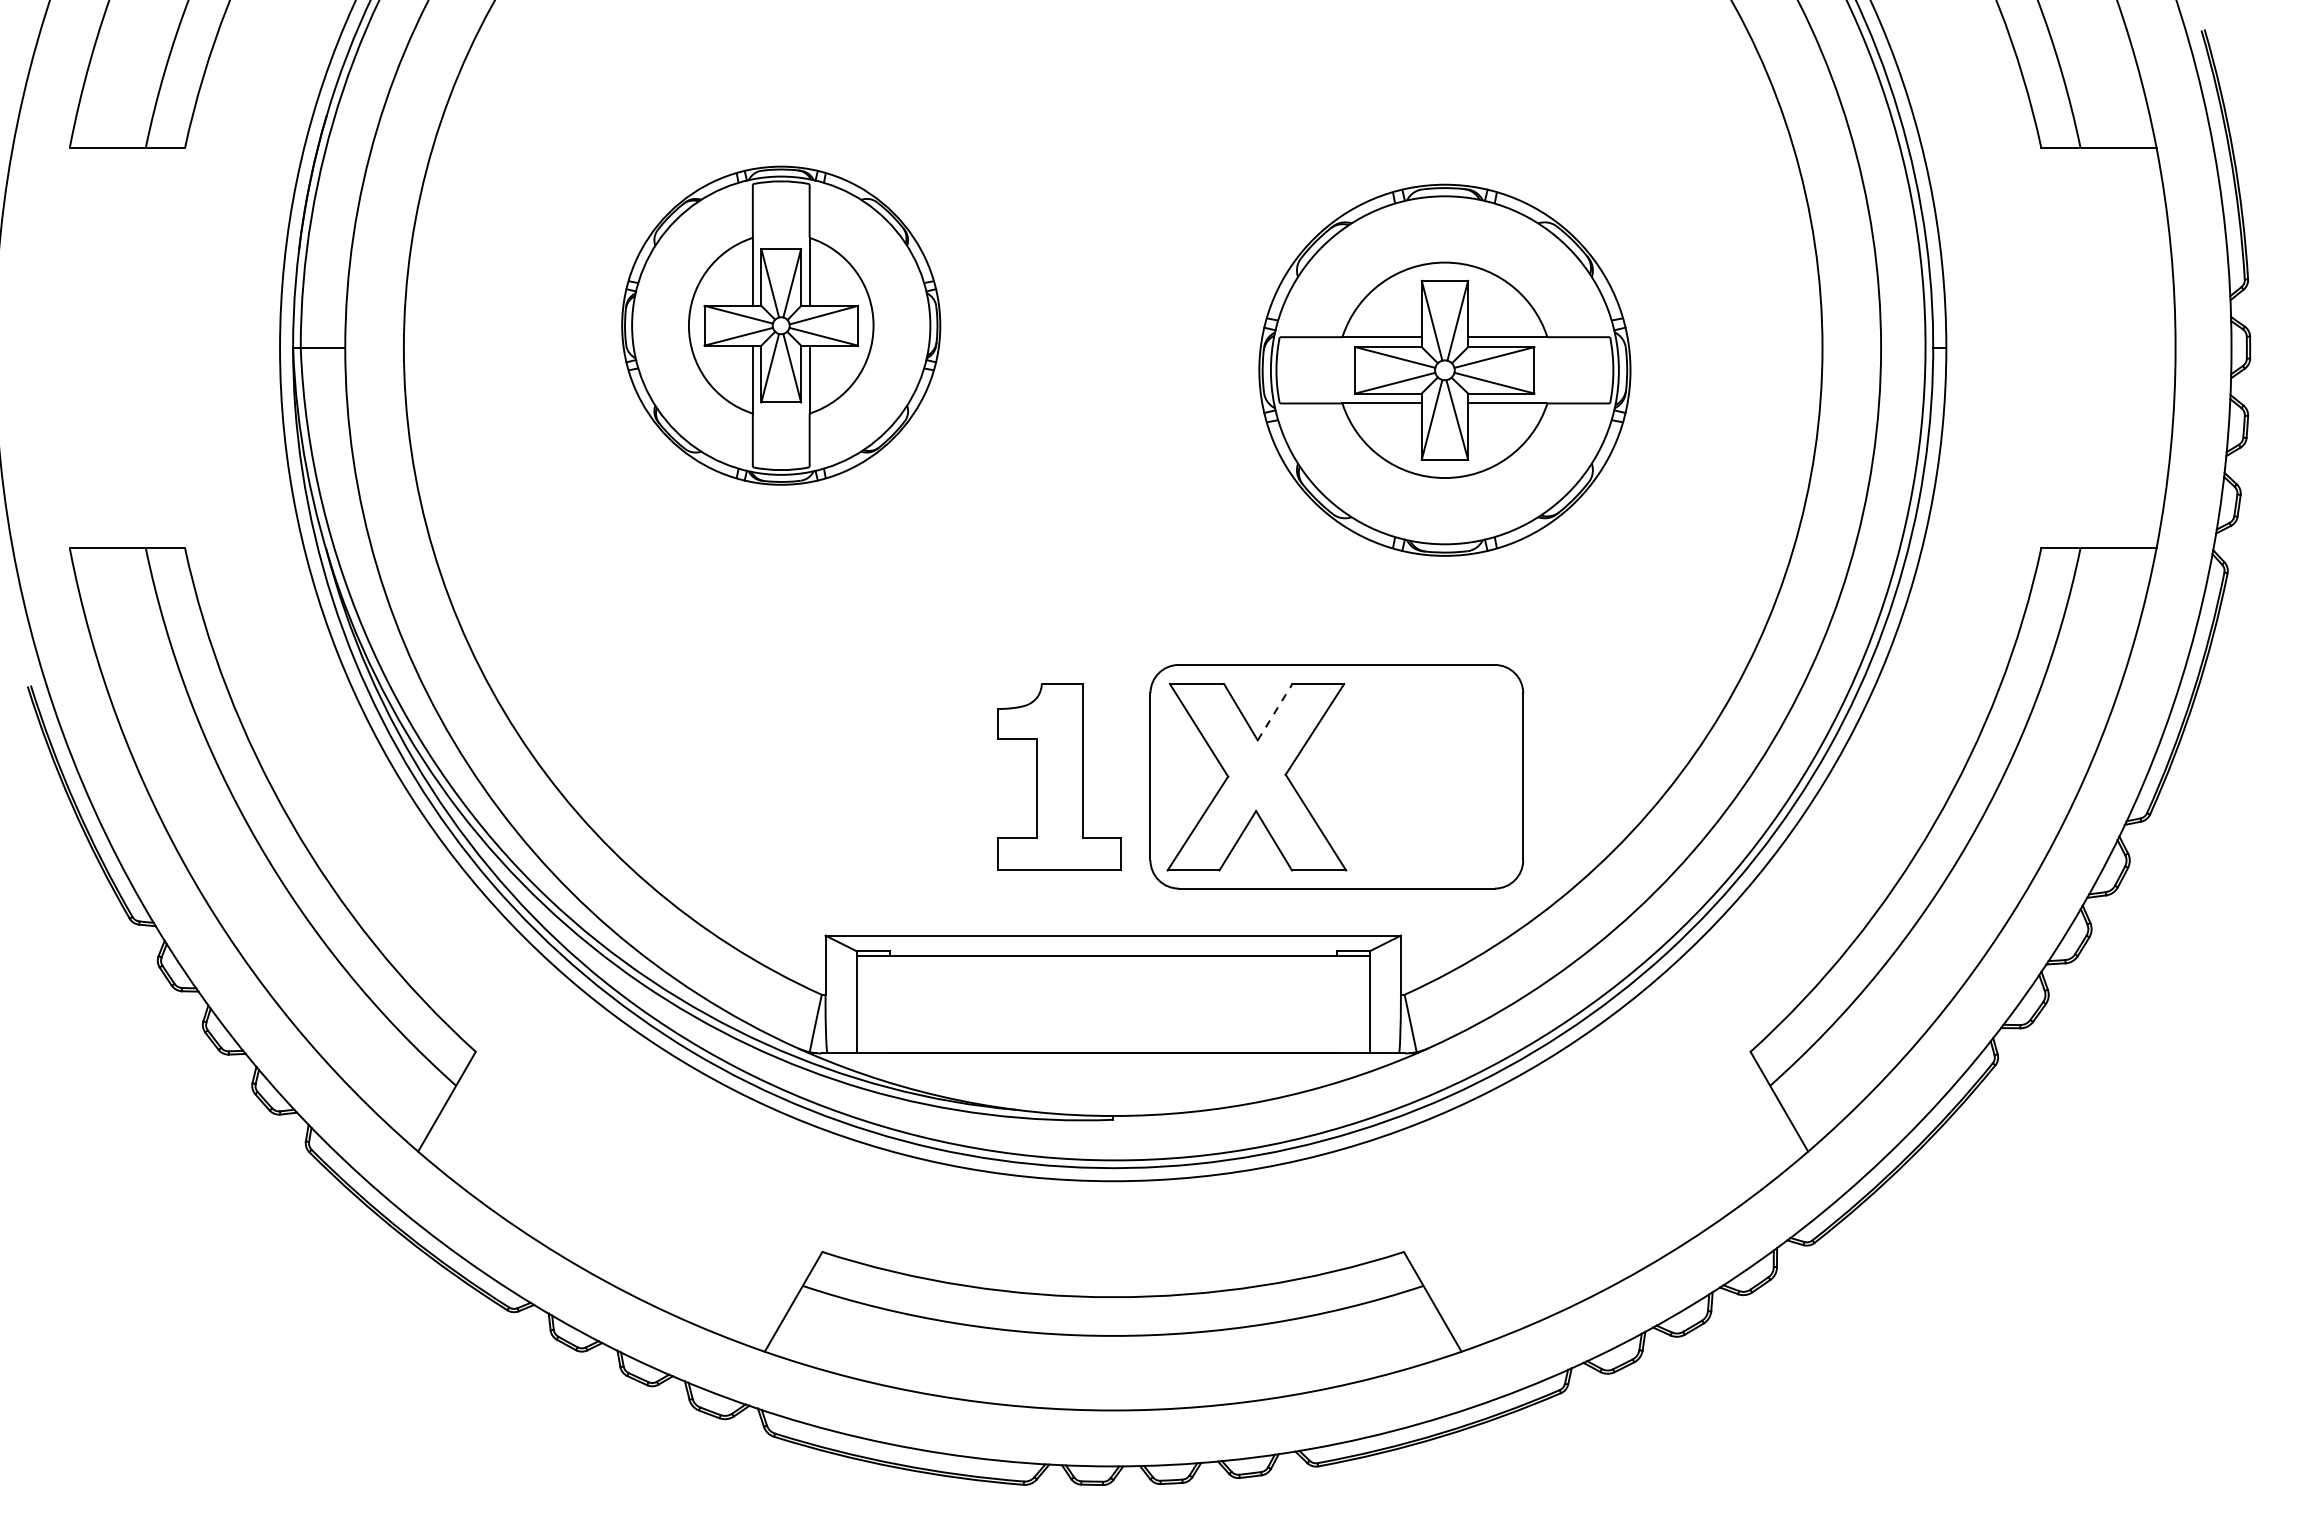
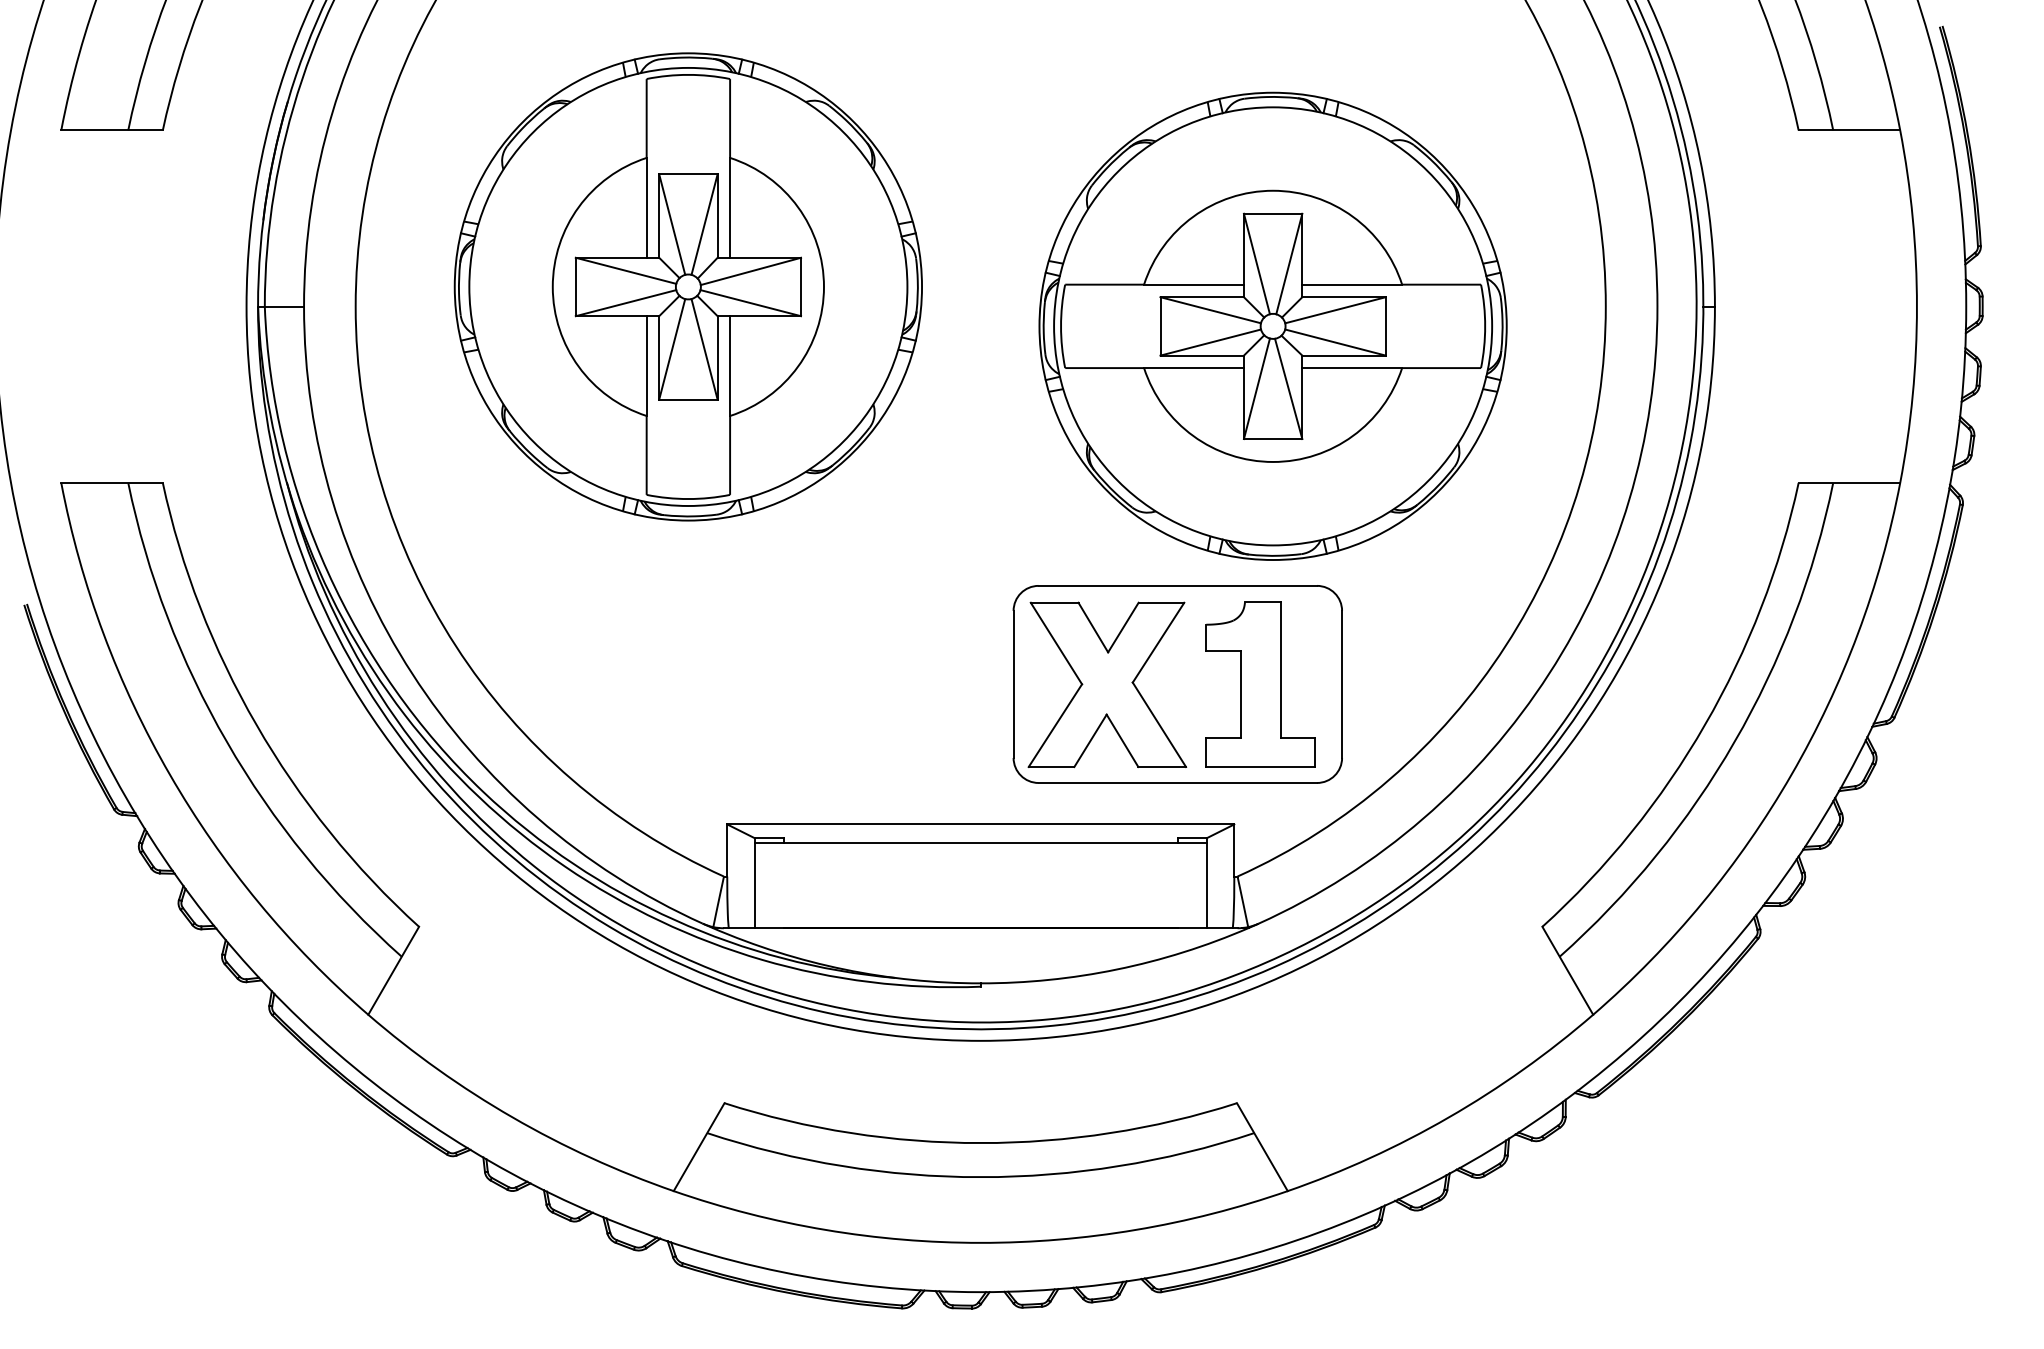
part: (780, 325) -> (687, 286), size x1.67
part: (1444, 369) -> (1272, 325), size x1.43
line: (1275, 712) -> (1123, 627), dashed -> solid
part: (1059, 776) -> (1260, 684), moved

